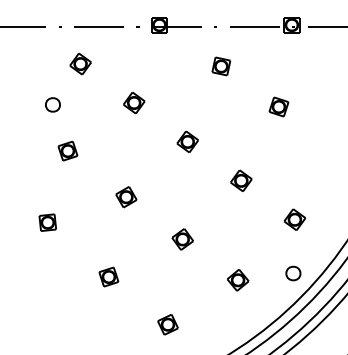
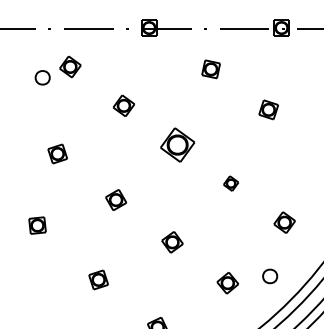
part: (52, 104) -> (42, 77), moved
part: (187, 141) -> (177, 144), size x1.6
part: (241, 180) -> (231, 183), size x0.7
part: (293, 273) -> (270, 276), moved

